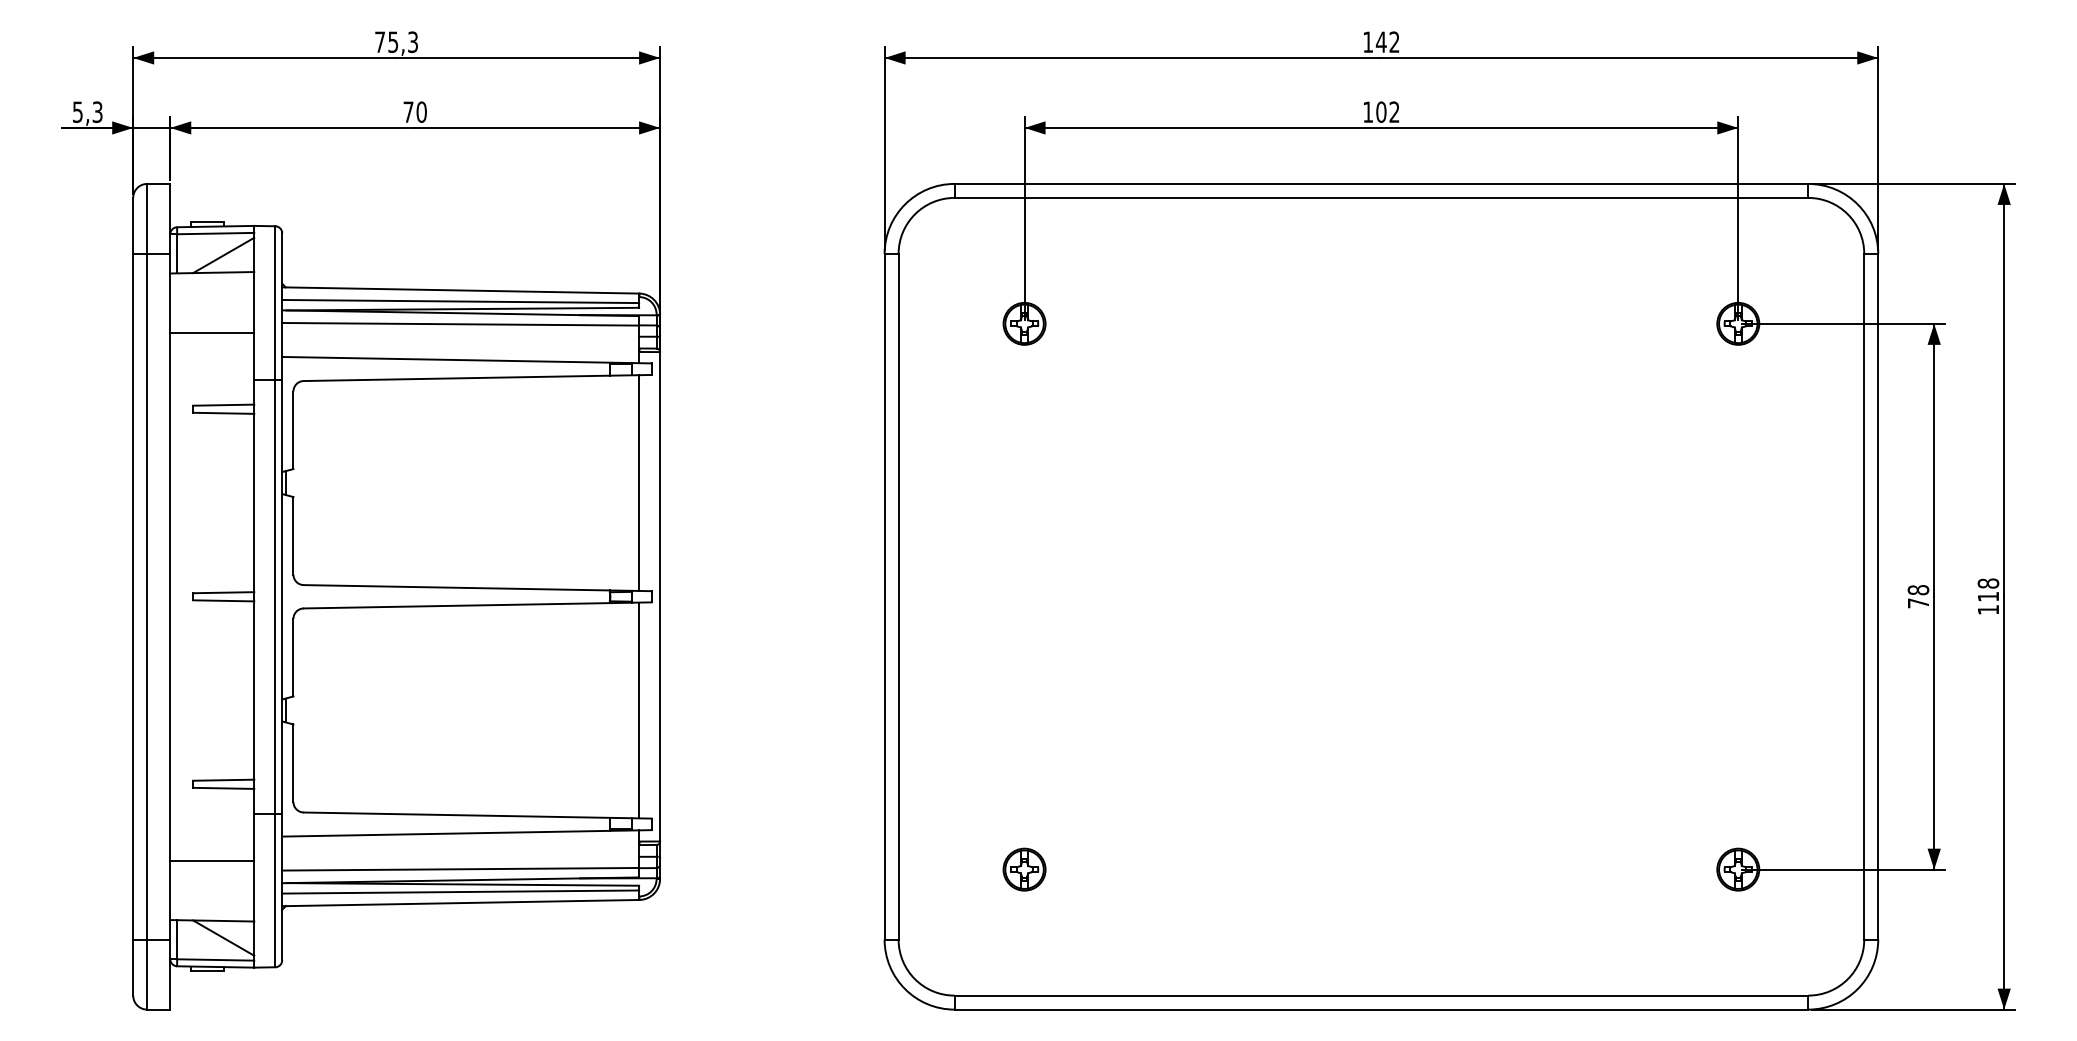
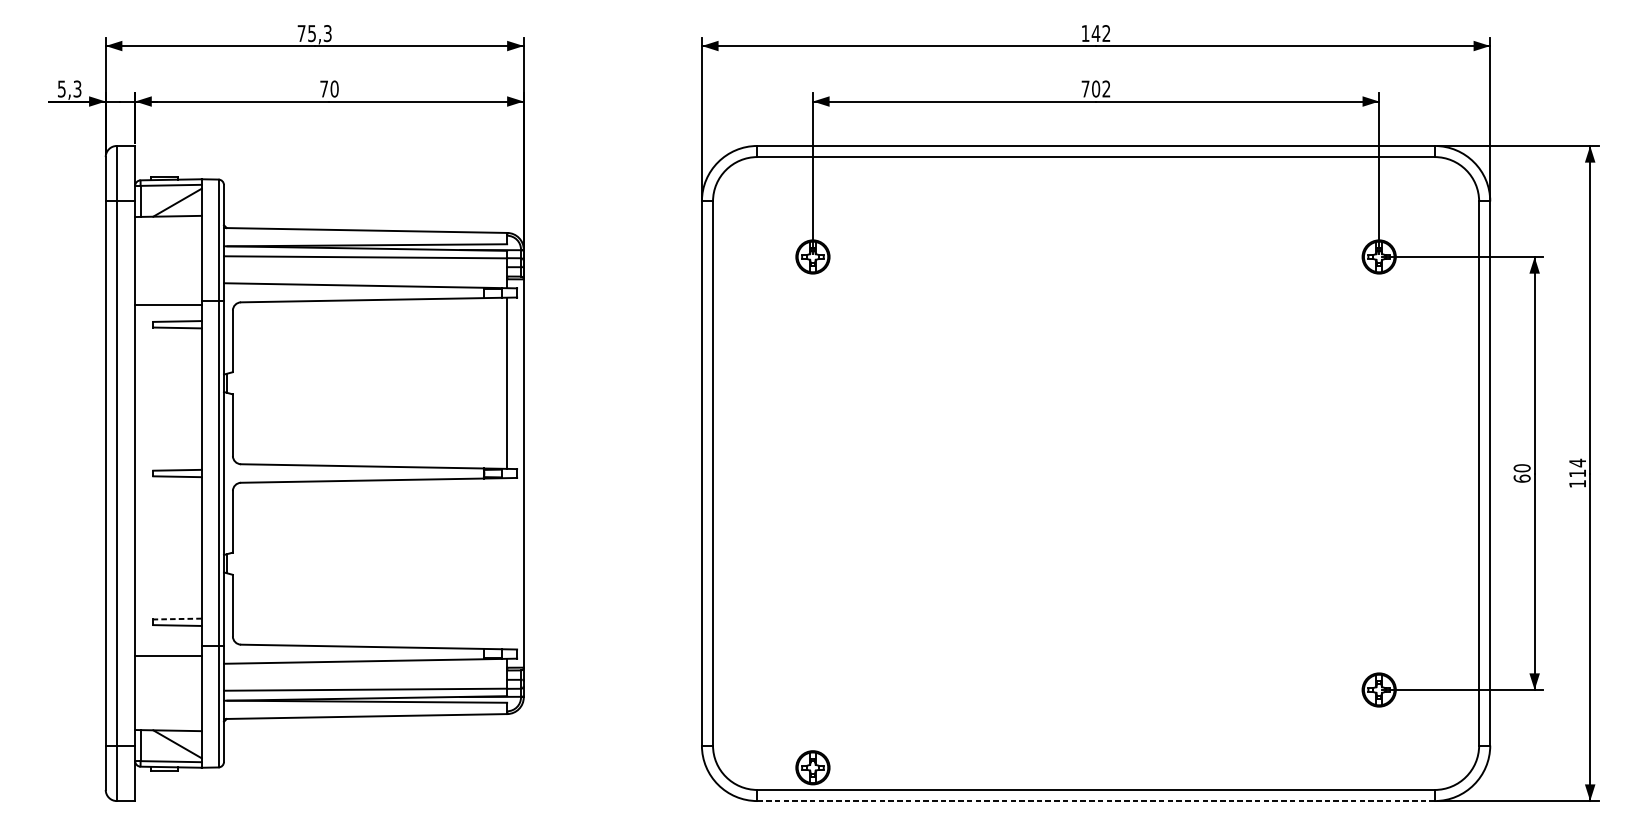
text: (1367, 111) -> (1085, 88), 102 -> 702
line: (460, 301) -> (365, 239), removed
line: (212, 332) -> (168, 304), moved
text: (1988, 583) -> (1577, 462), 118 -> 114
text: (1918, 596) -> (1522, 473), 78 -> 60
line: (639, 710) -> (507, 563), removed
line: (223, 780) -> (177, 619), solid -> dashed
line: (212, 860) -> (168, 655), moved
part: (1024, 869) -> (812, 767), moved
line: (460, 891) -> (365, 707), removed
line: (1381, 1009) -> (1096, 800), solid -> dashed

